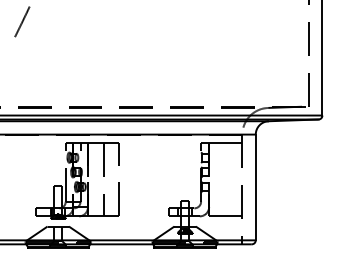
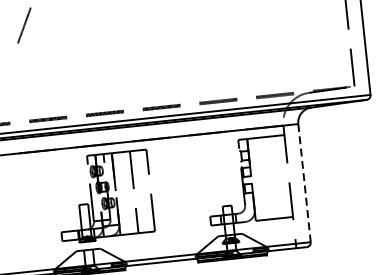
line: (255, 187) -> (304, 183), solid -> dashed

